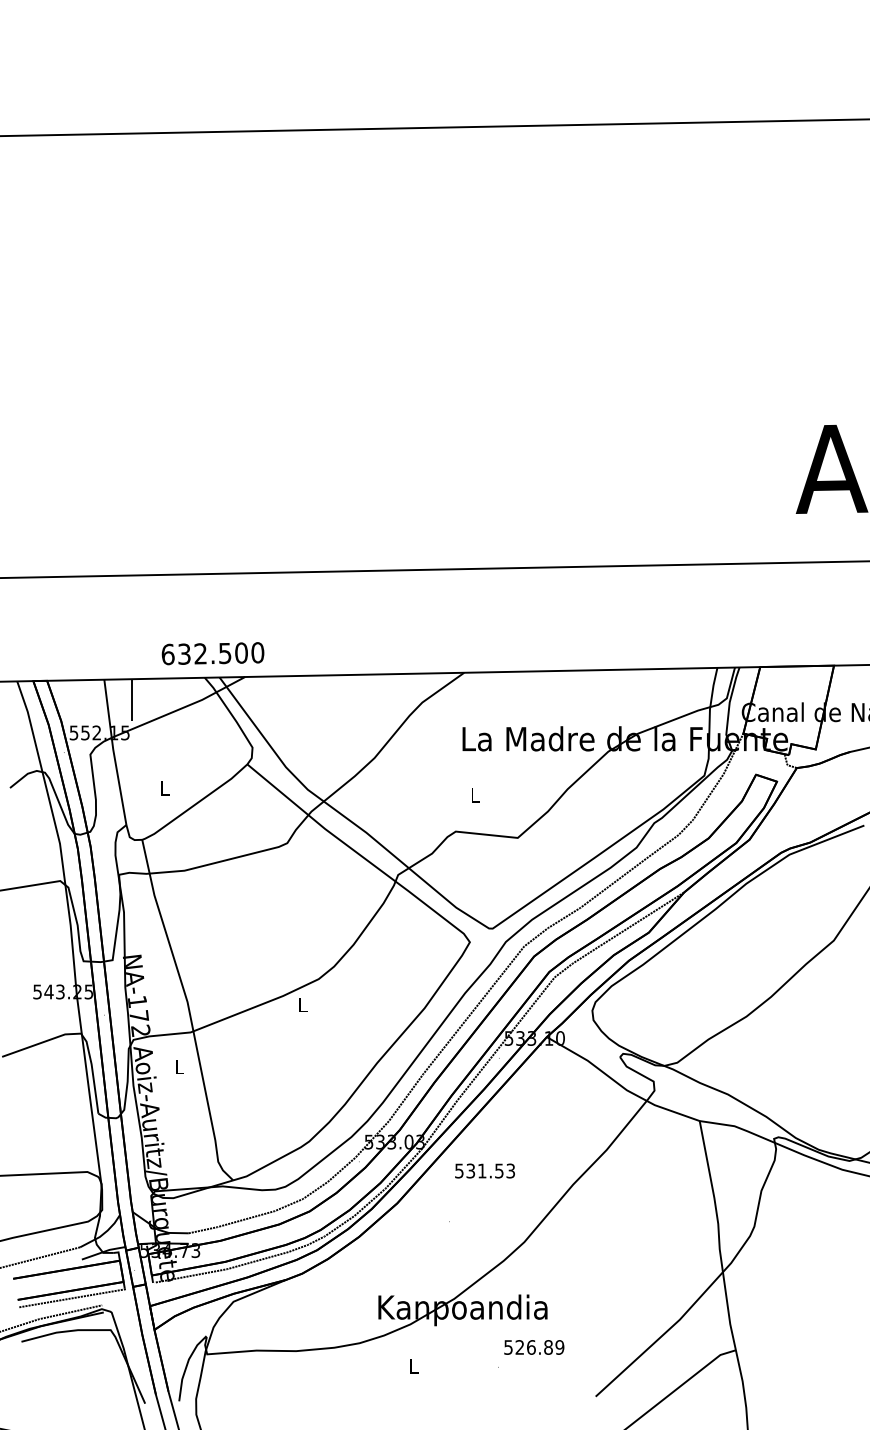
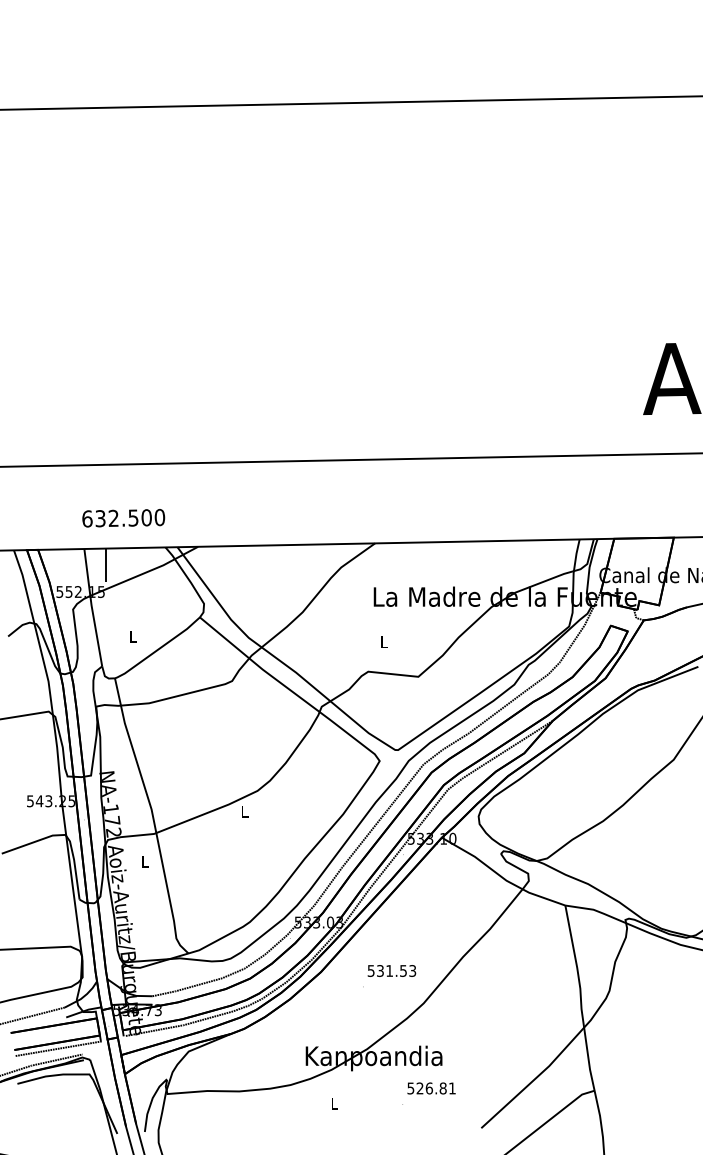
text: (212, 653) -> (123, 518), moved
text: (484, 1170) -> (391, 970), moved
text: (559, 1347) -> (452, 1088), 526.89 -> 526.81

